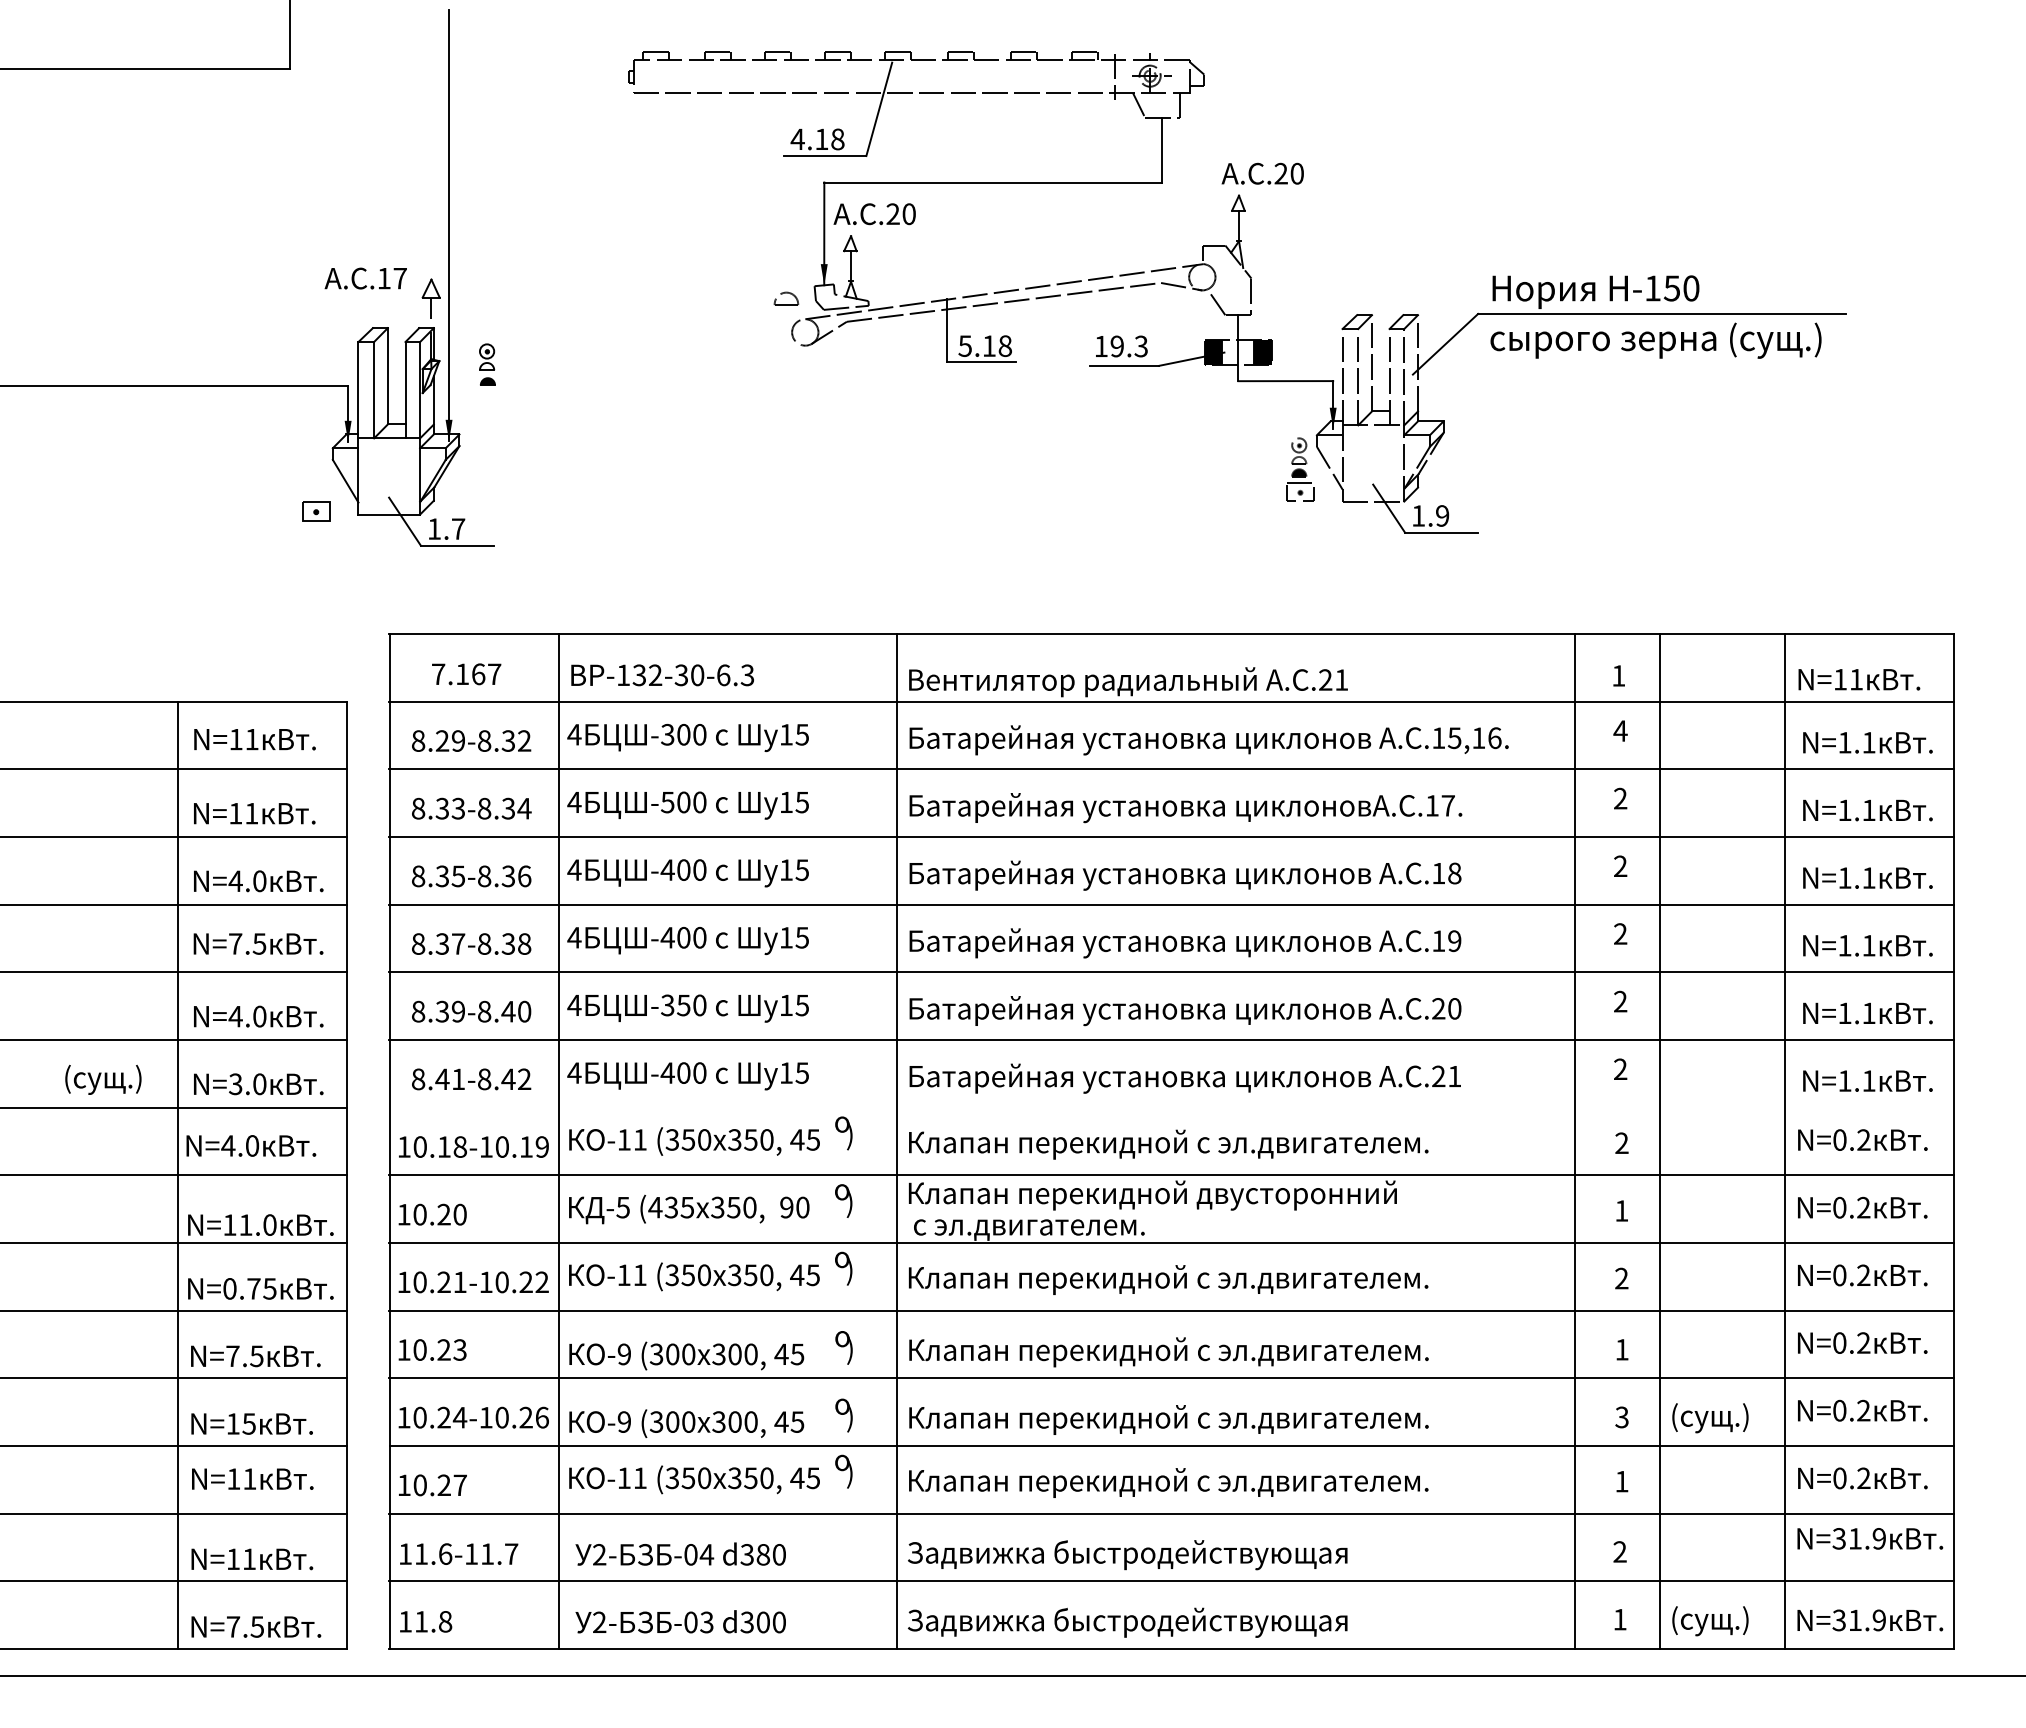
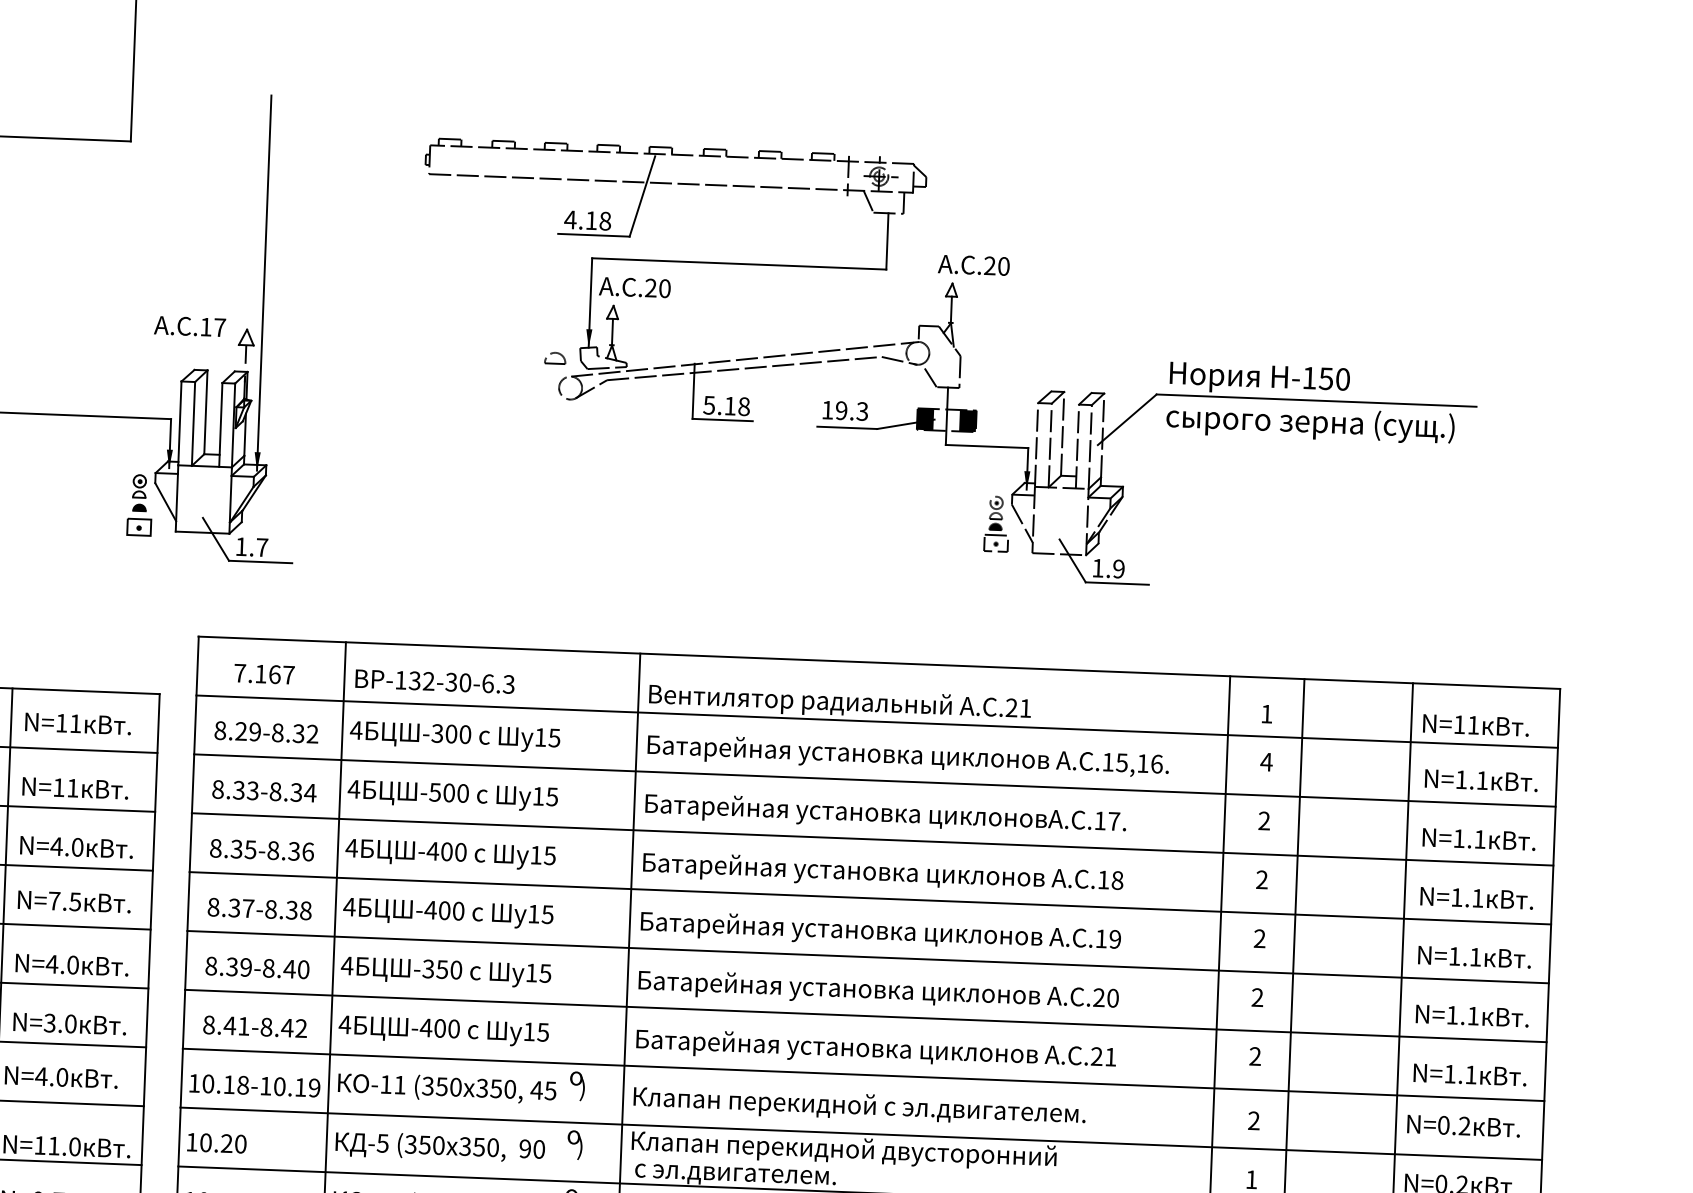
part: (487, 364) -> (139, 492), moved
line: (1171, 1107) -> (863, 1074), added
text: (671, 1207) -> (424, 1144), (435 -> (350

